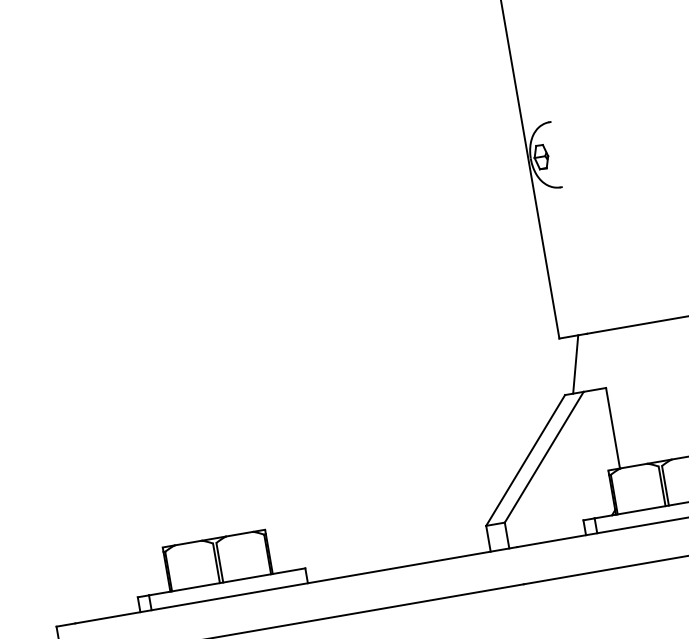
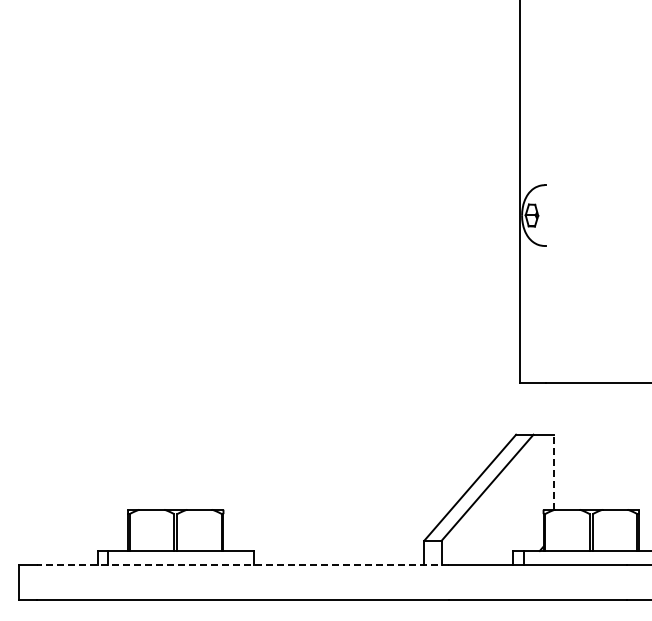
line: (575, 364) -> (530, 408), removed
line: (613, 428) -> (554, 472), solid -> dashed
line: (295, 584) -> (242, 564), solid -> dashed

